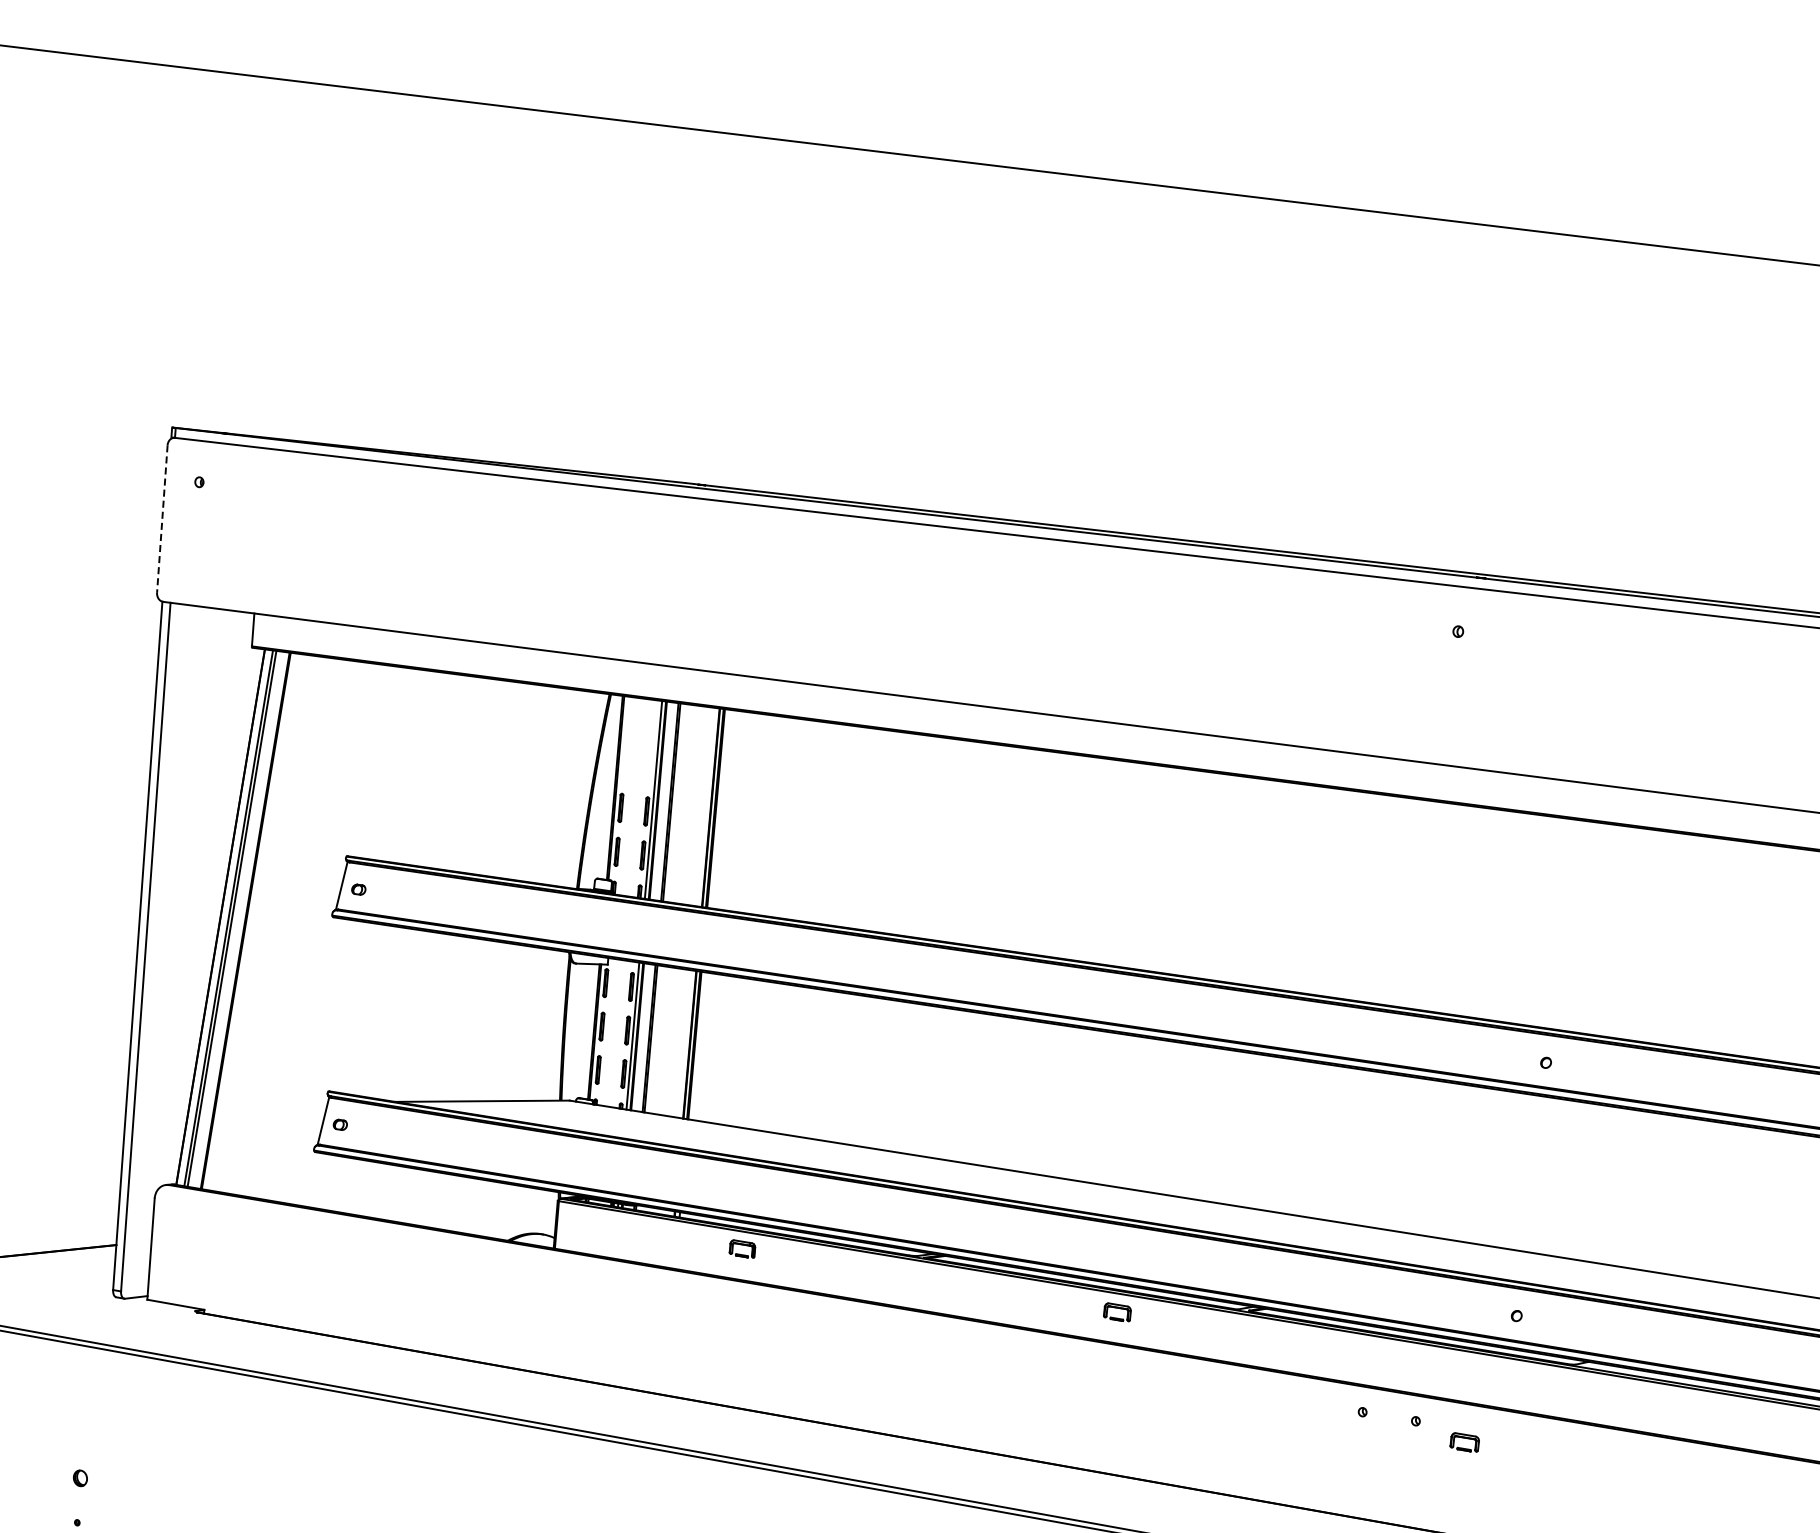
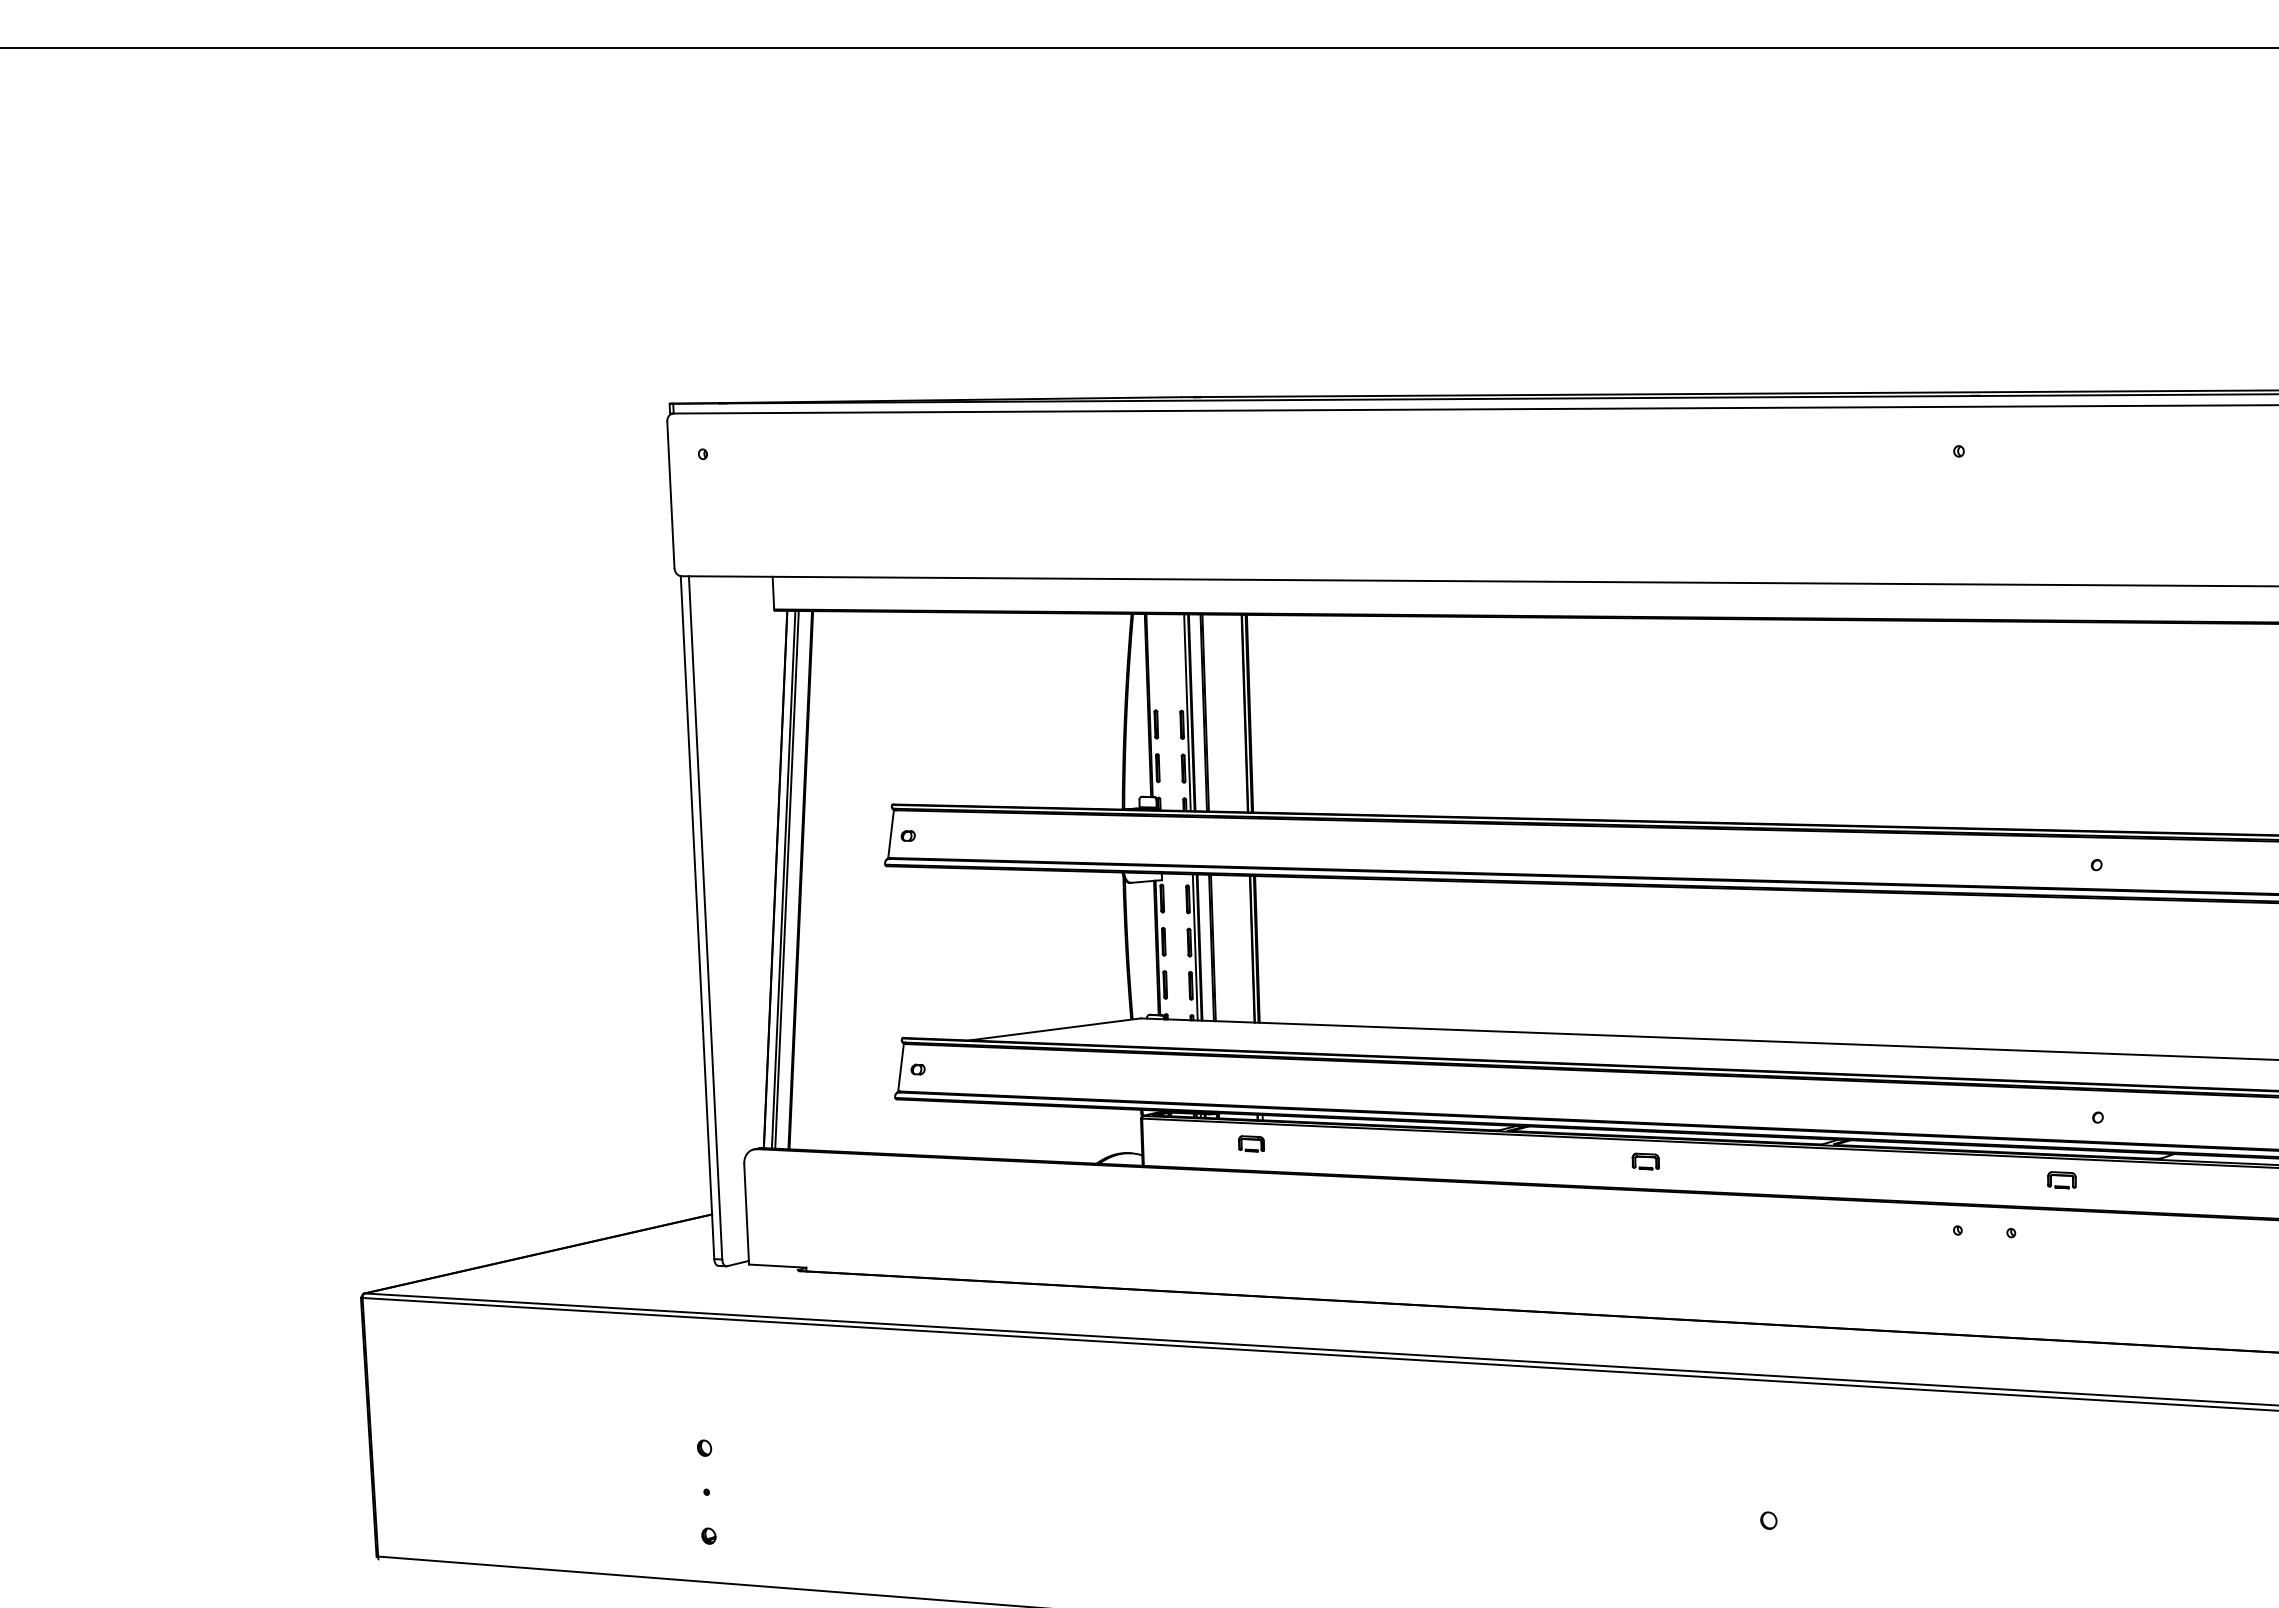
line: (161, 519) -> (670, 495), dashed -> solid
part: (742, 1248) -> (1251, 1143), moved
part: (1117, 1312) -> (1645, 1161), moved
part: (1464, 1442) -> (2061, 1180), moved

